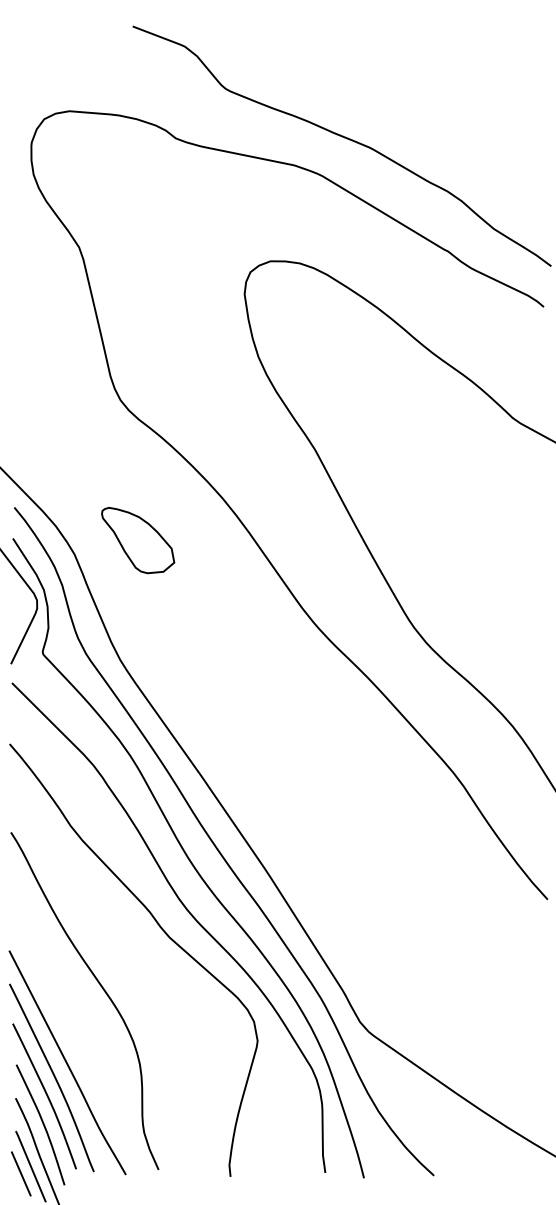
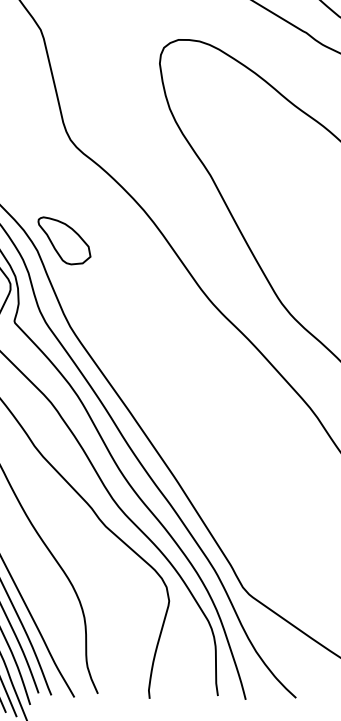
part: (138, 540) -> (64, 240), moved

